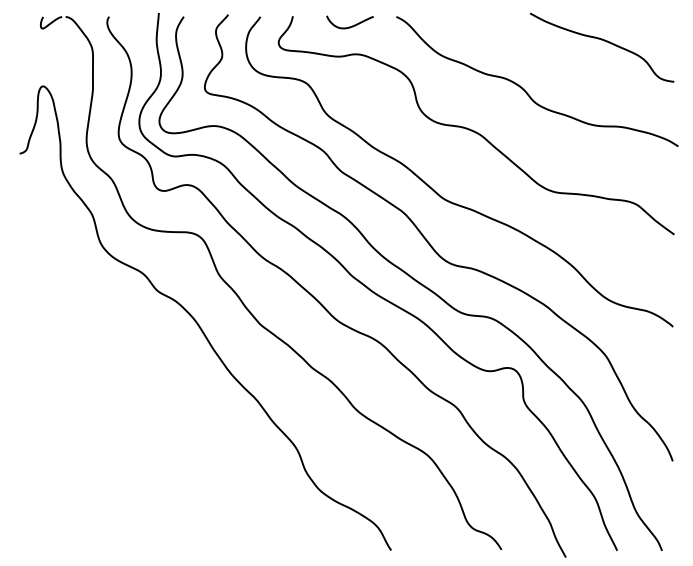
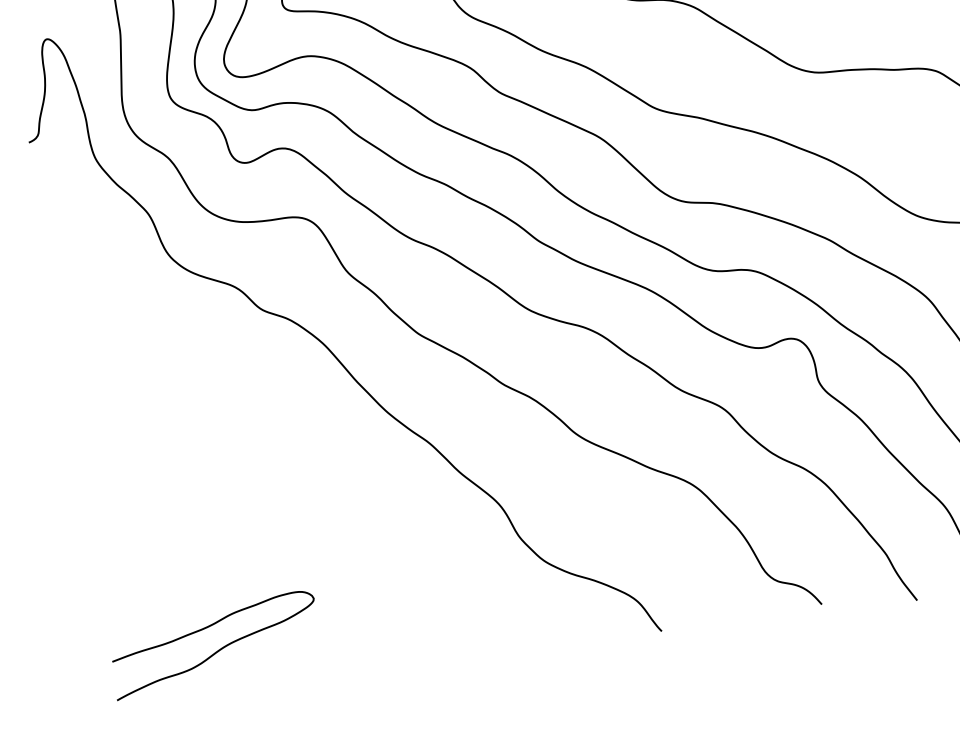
curve: (91, 514) -> (218, 649), added

